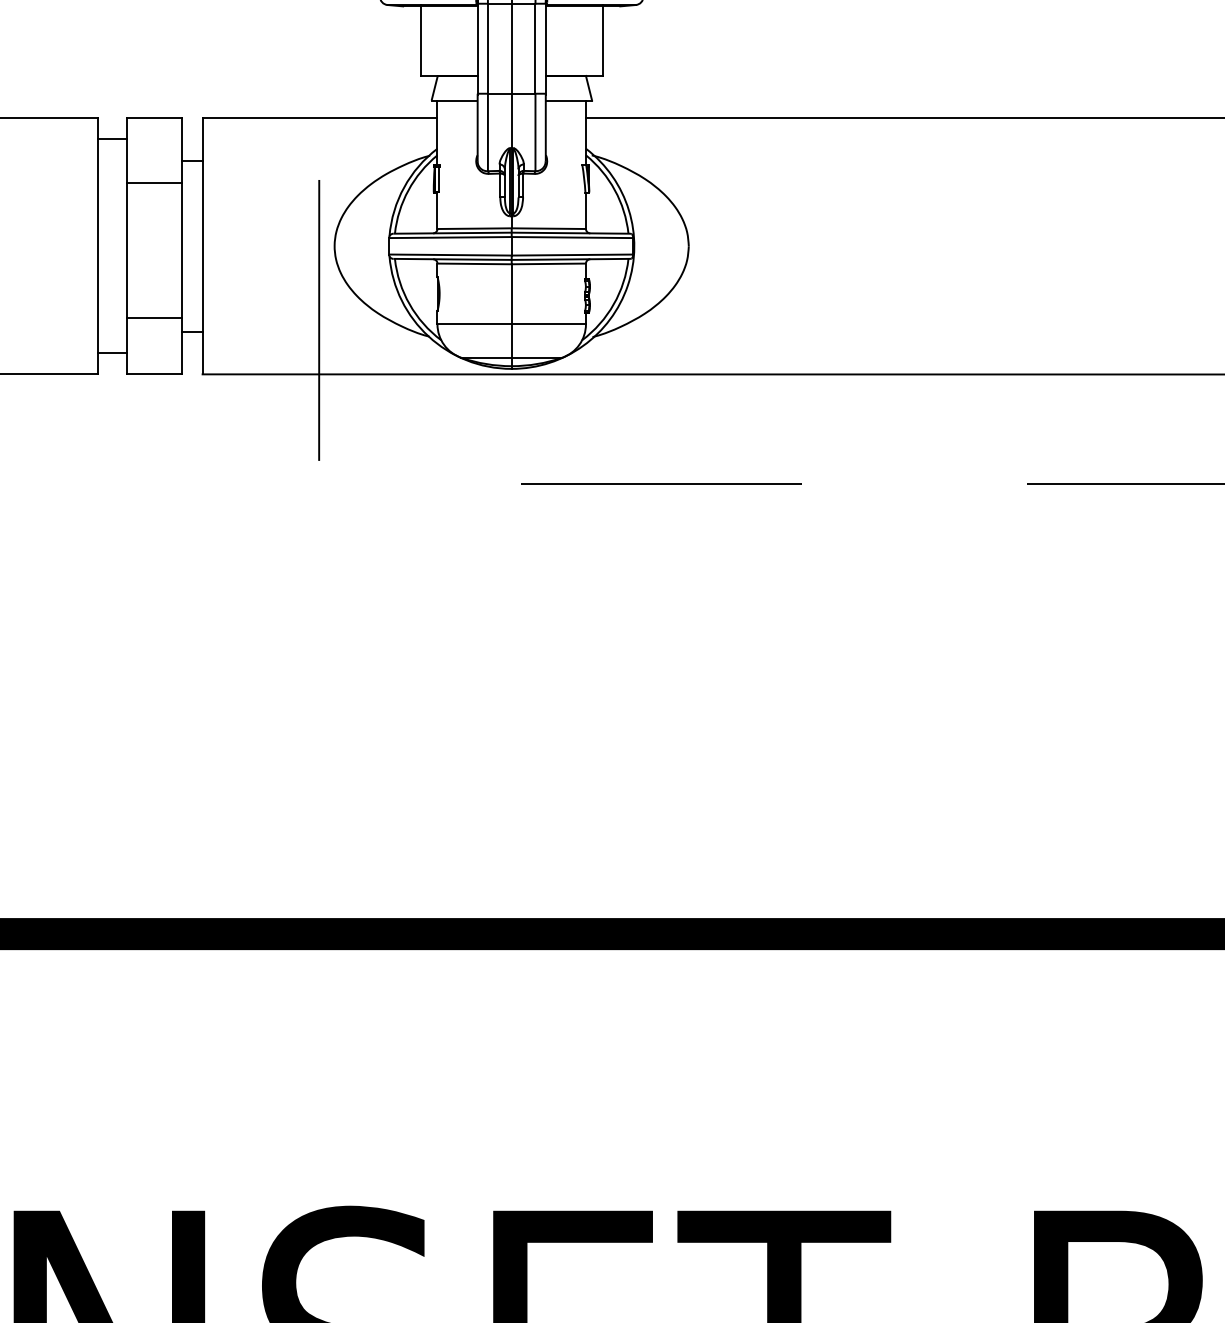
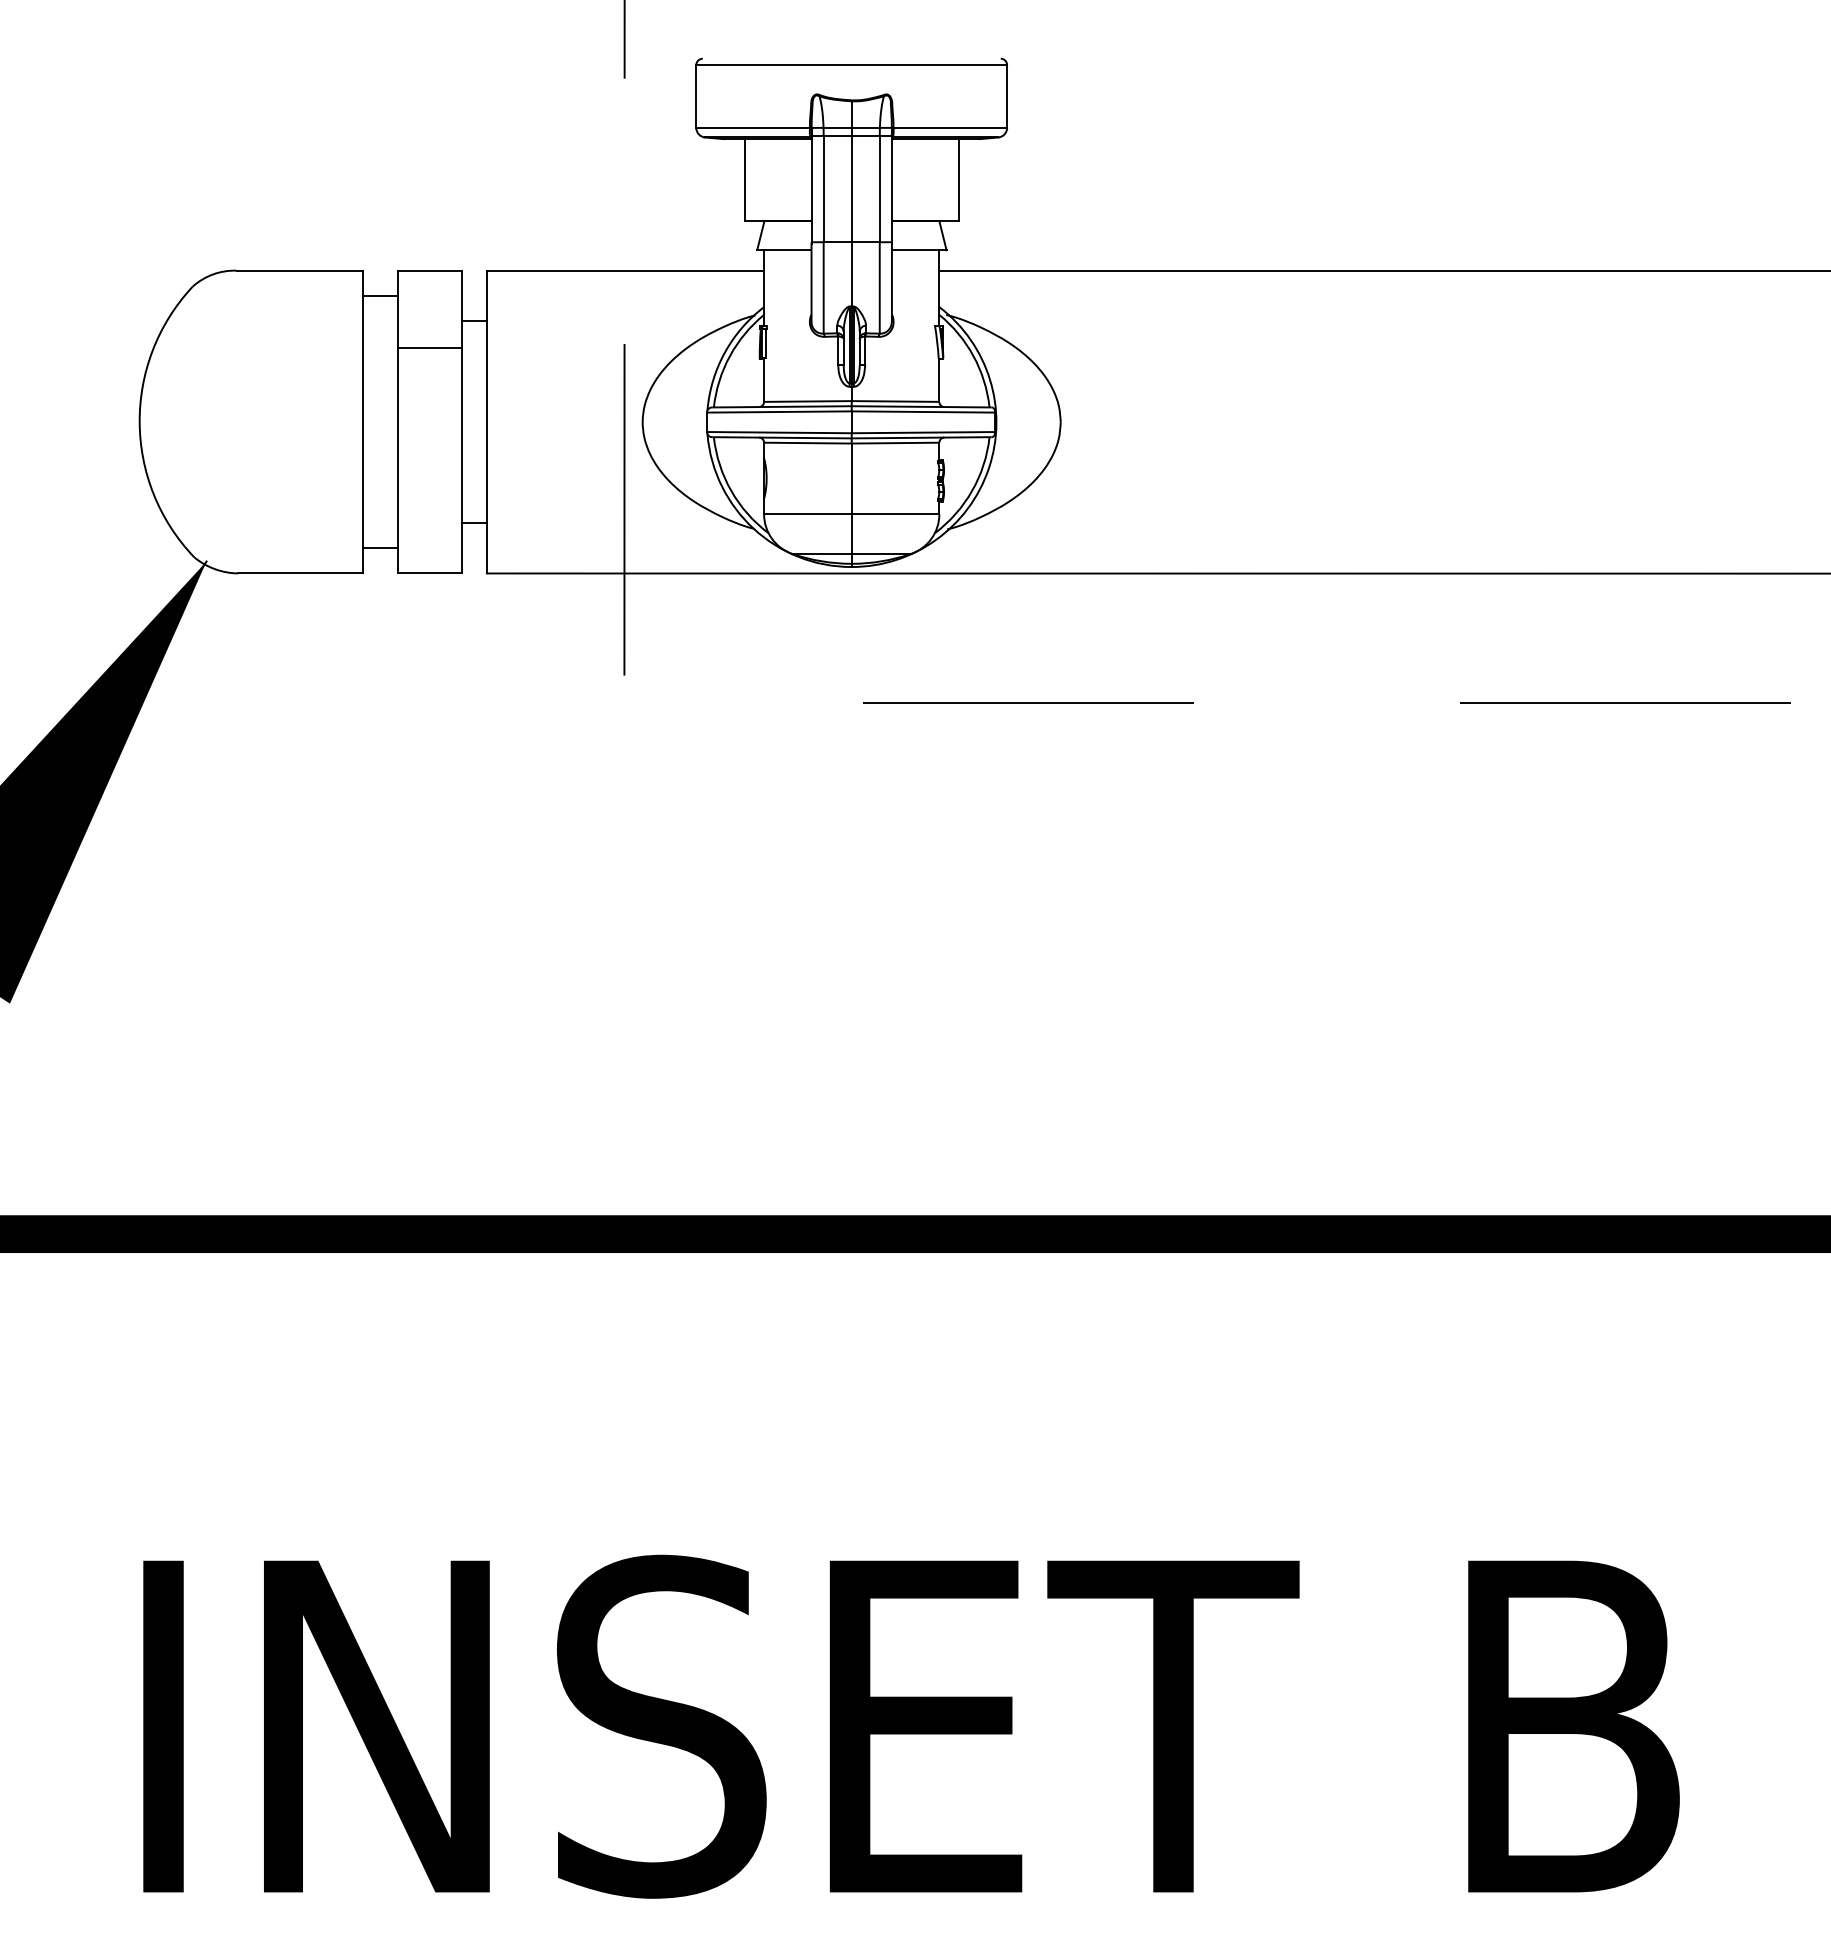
line: (154, 318) -> (429, 507), removed

